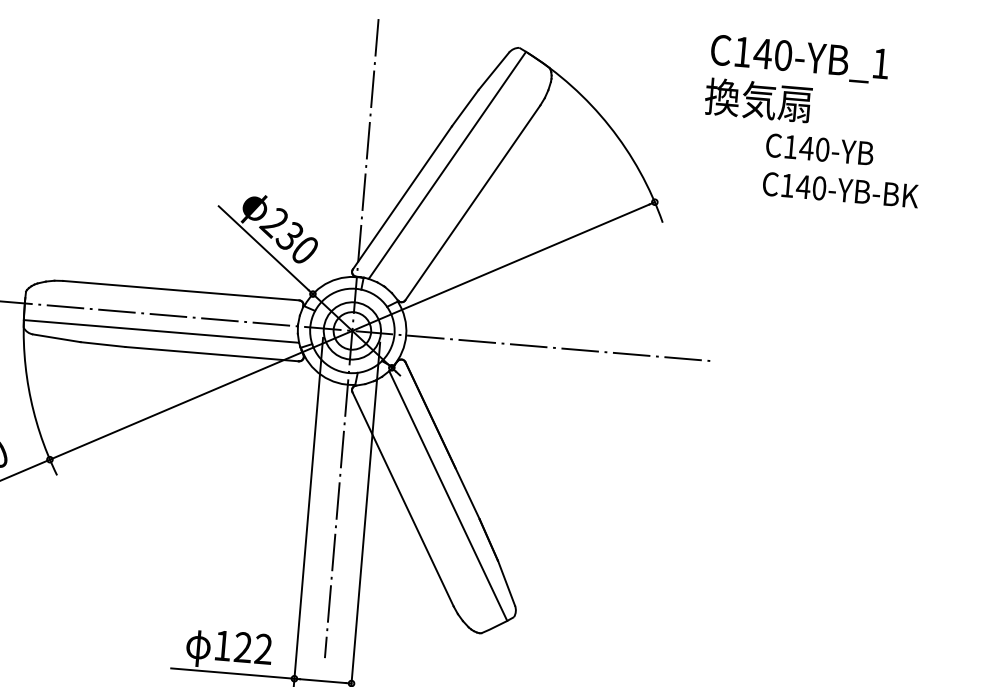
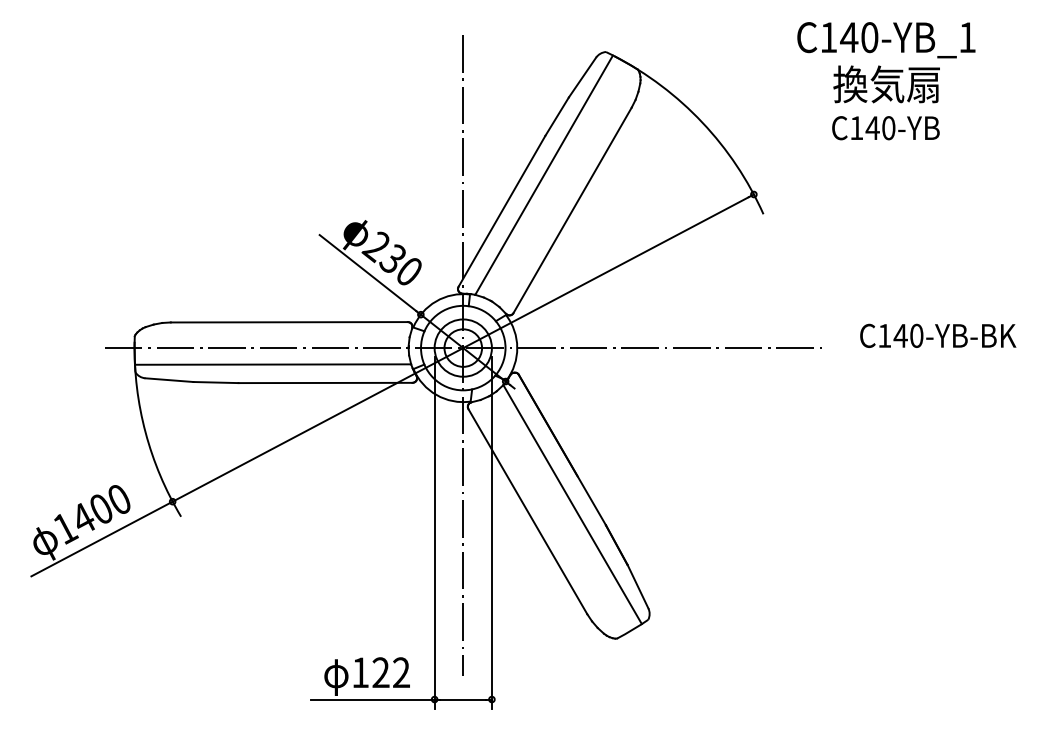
text: (758, 100) -> (886, 84), moved
text: (819, 149) -> (885, 128), moved
text: (841, 189) -> (938, 335), moved

